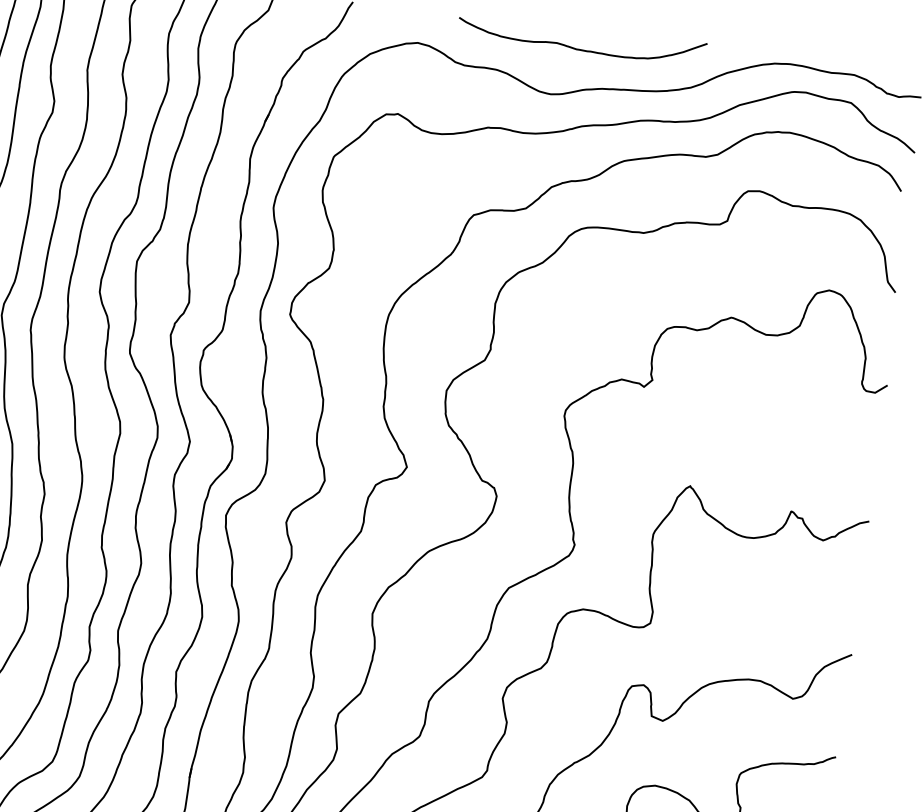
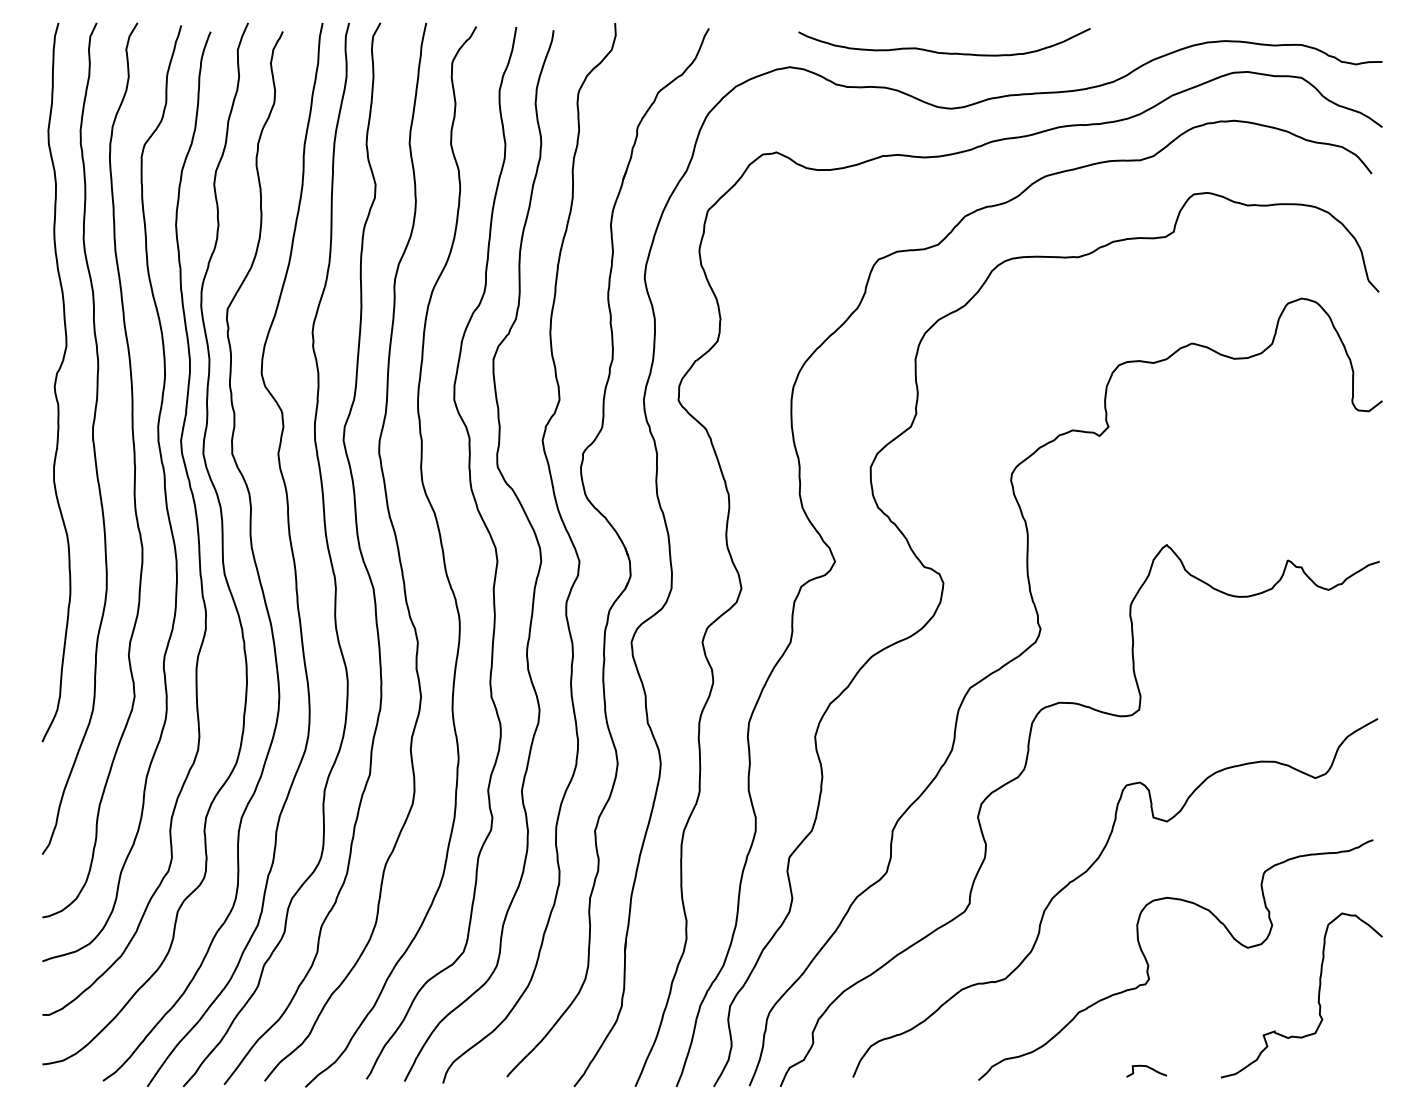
curve: (581, 49) -> (944, 52), moved

